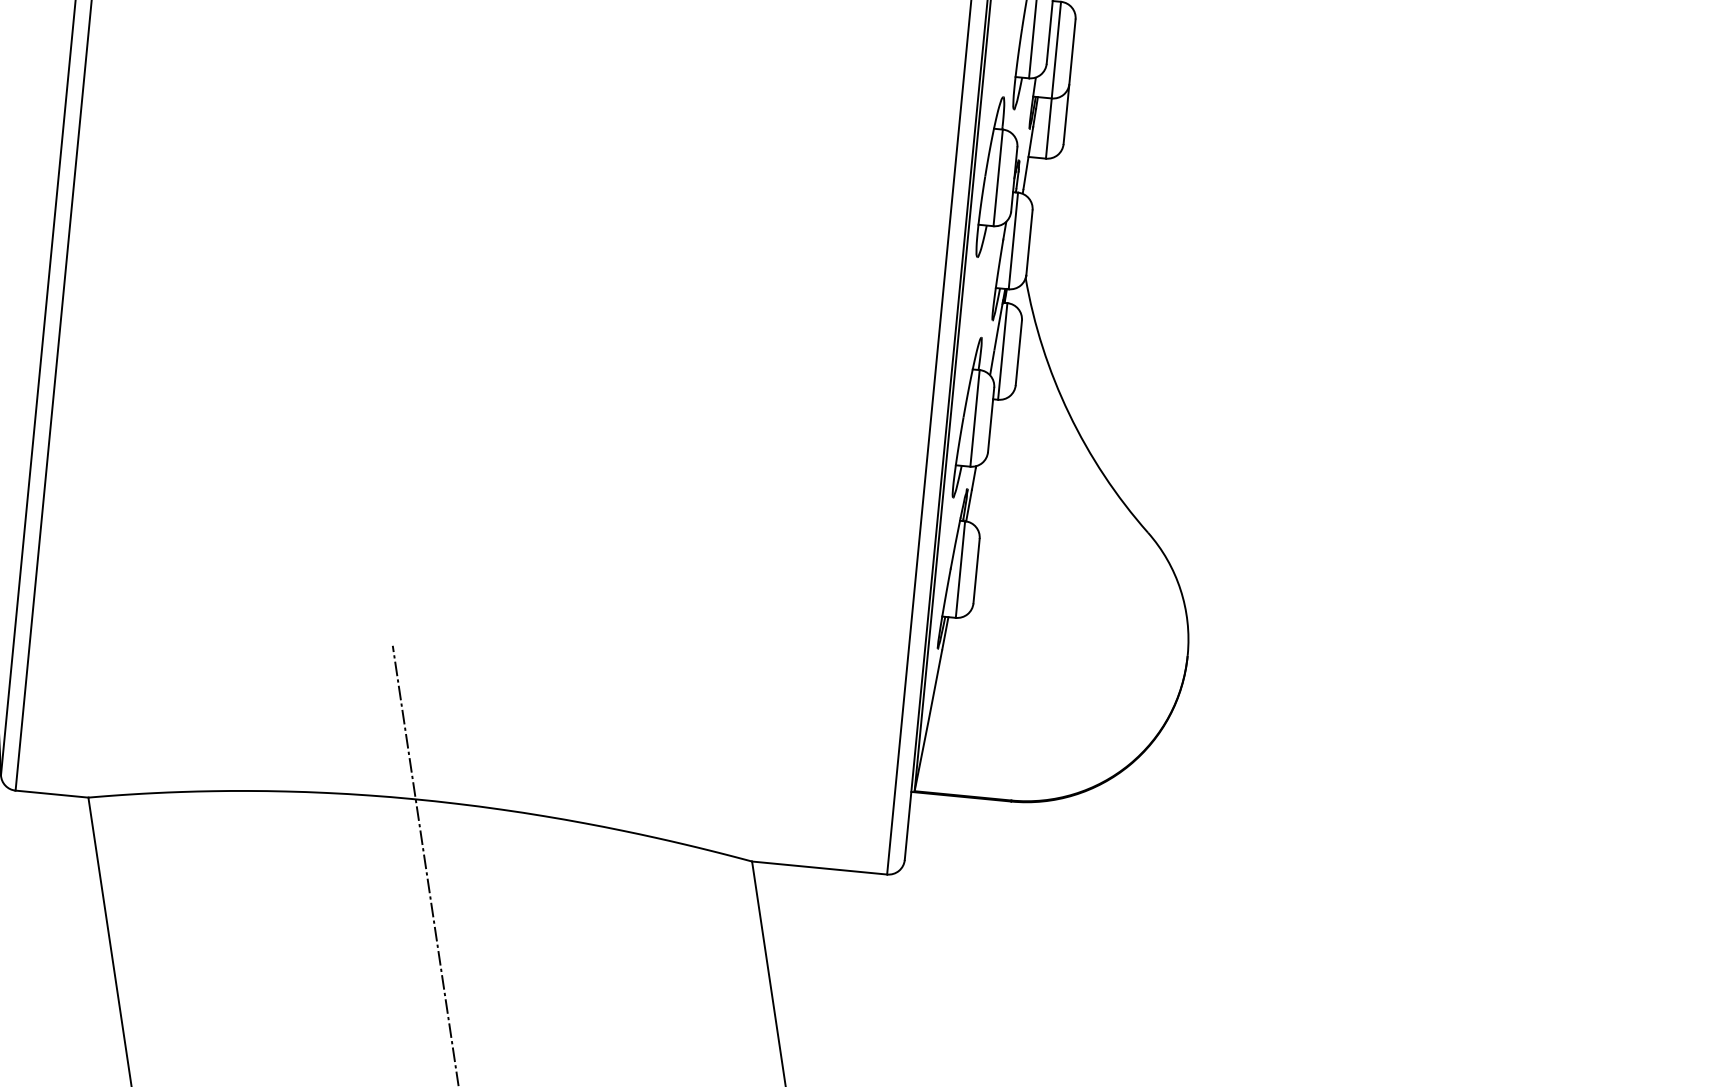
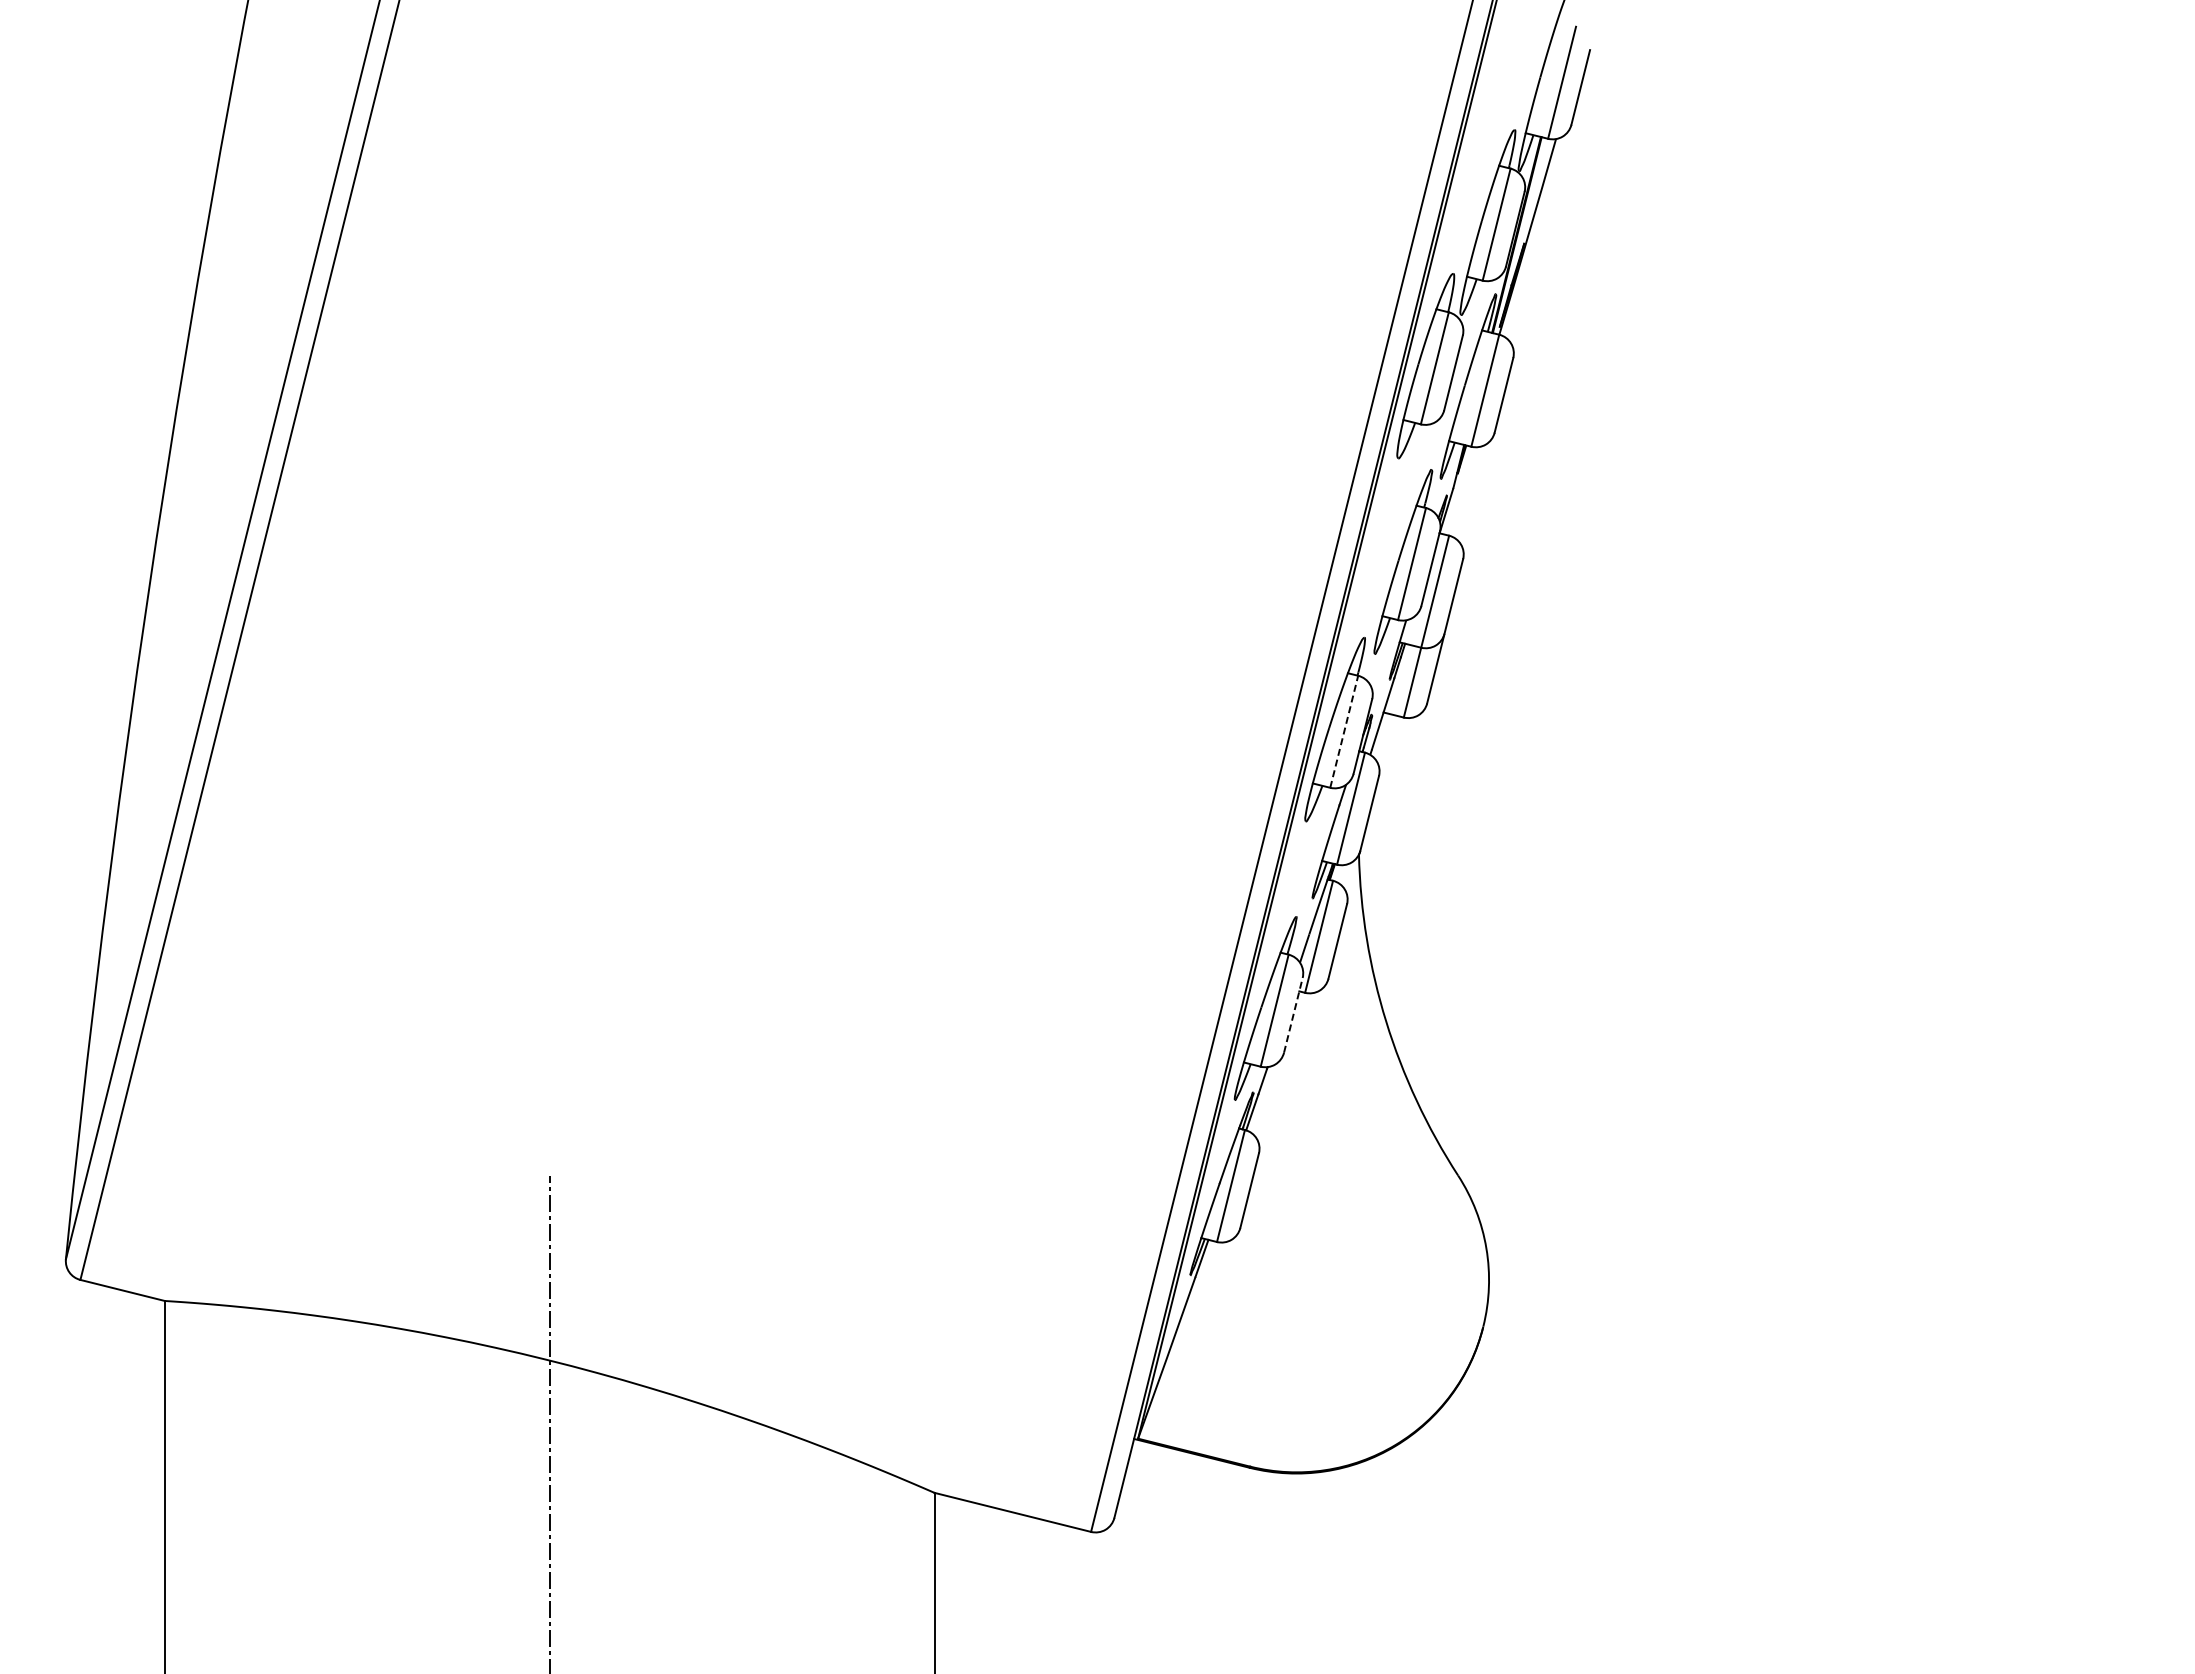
line: (998, 177) -> (1344, 731), solid -> dashed
line: (991, 419) -> (1293, 1014), solid -> dashed

